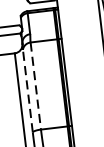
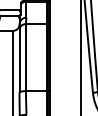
line: (35, 86) -> (25, 57), dashed -> solid
line: (27, 90) -> (19, 60), dashed -> solid

